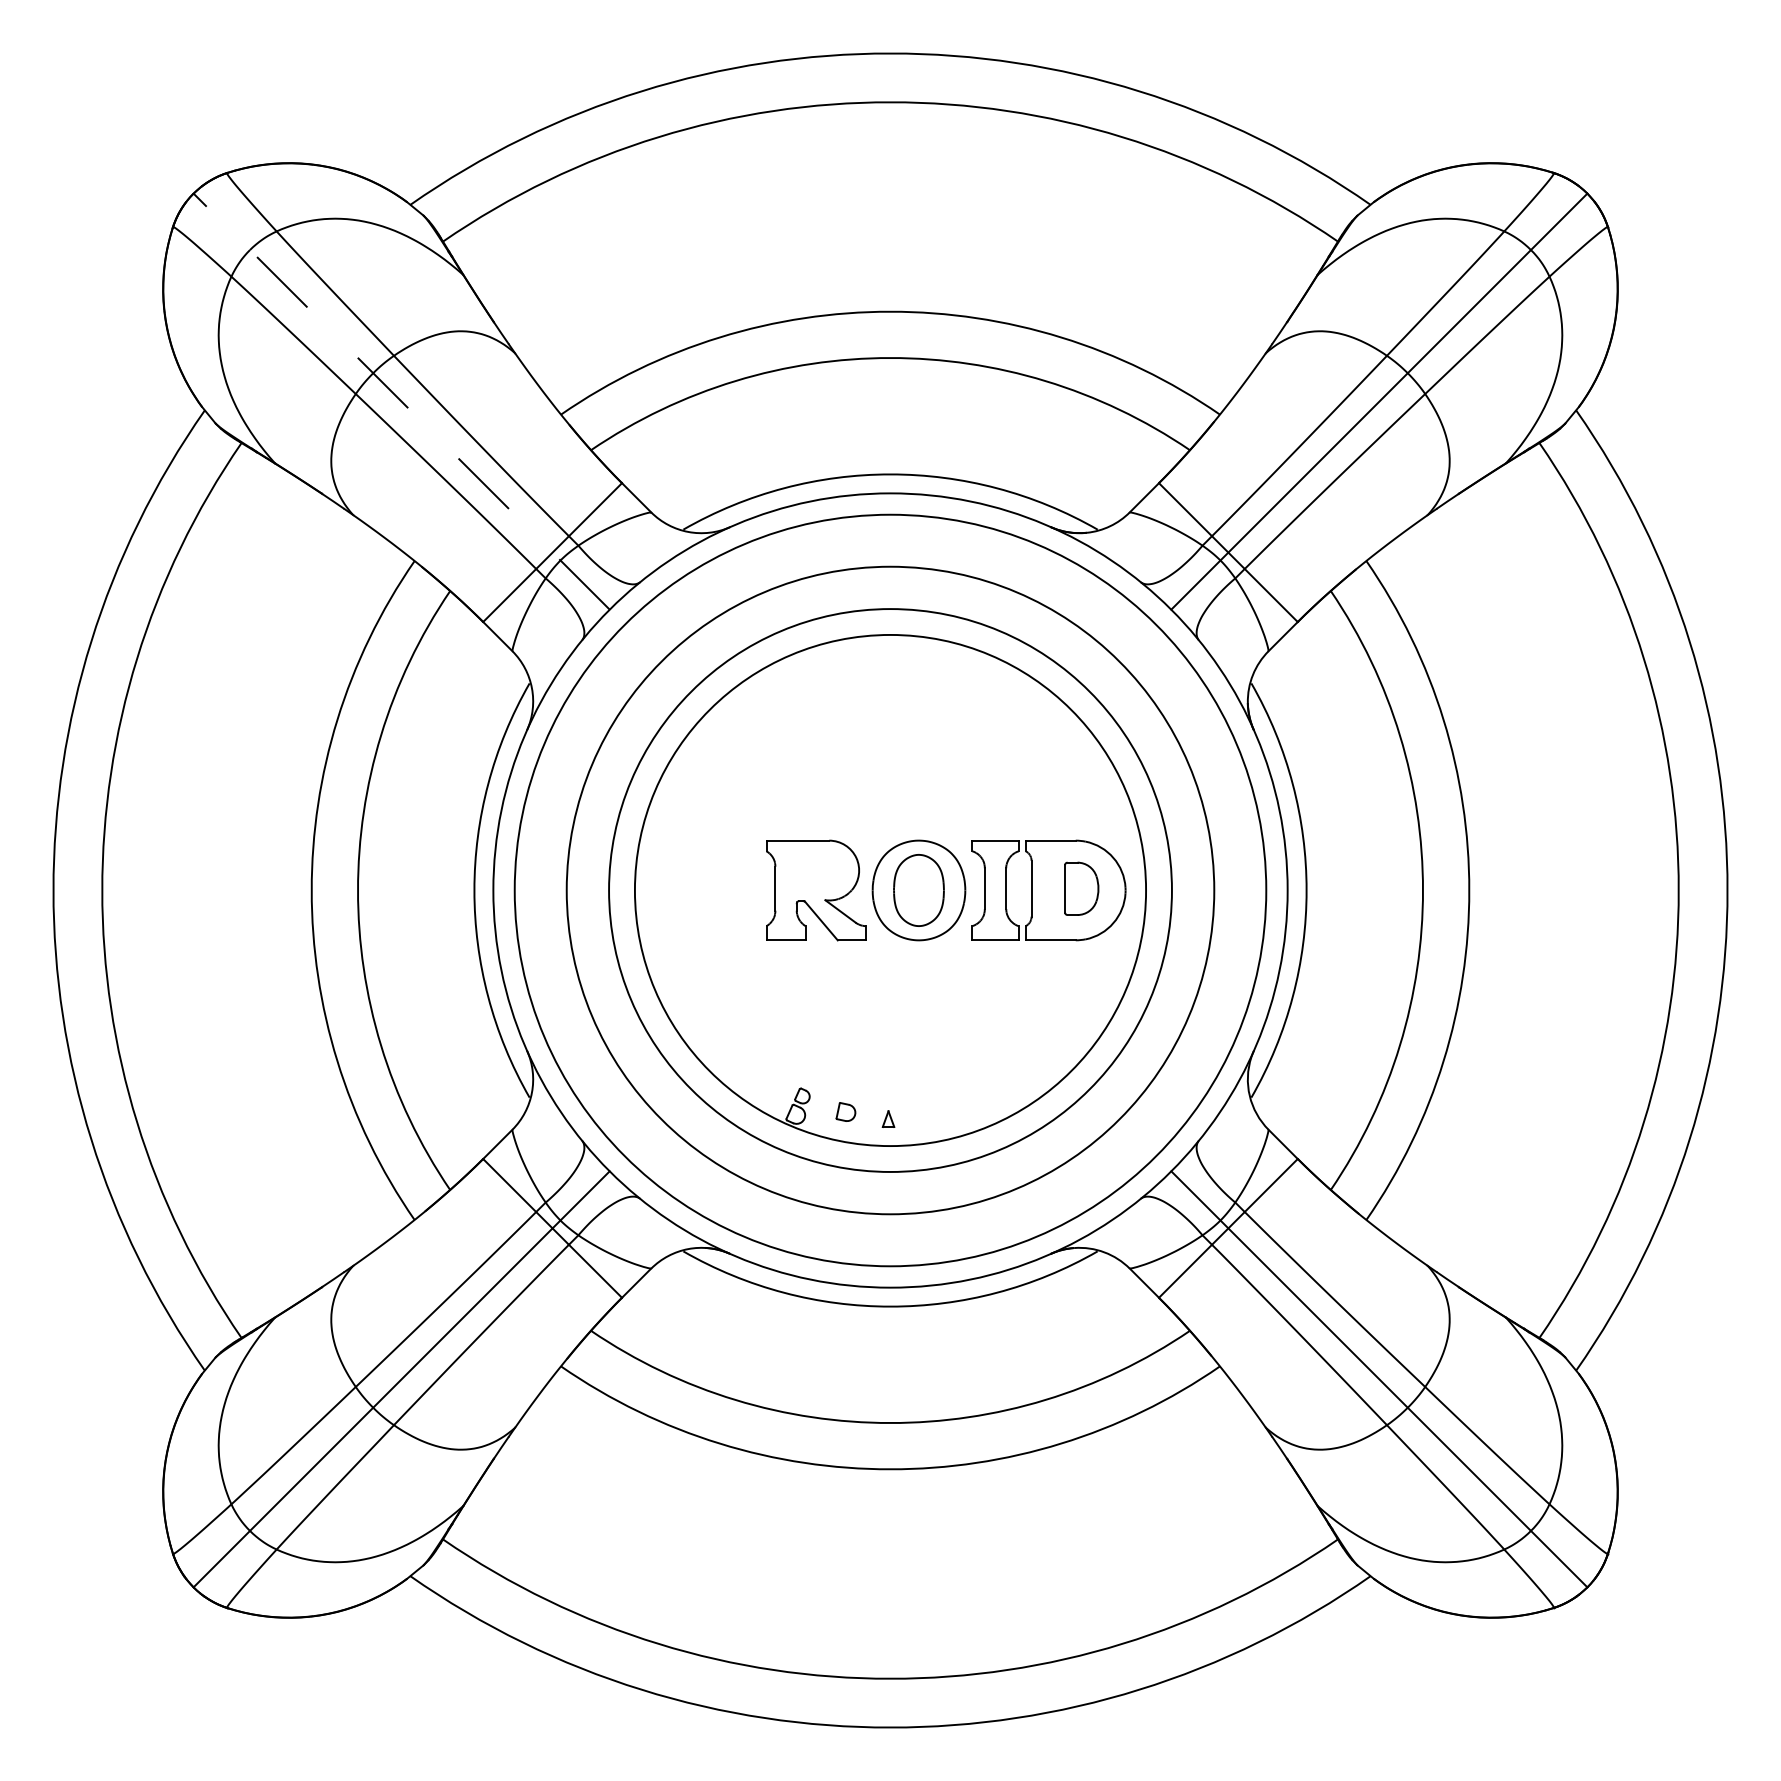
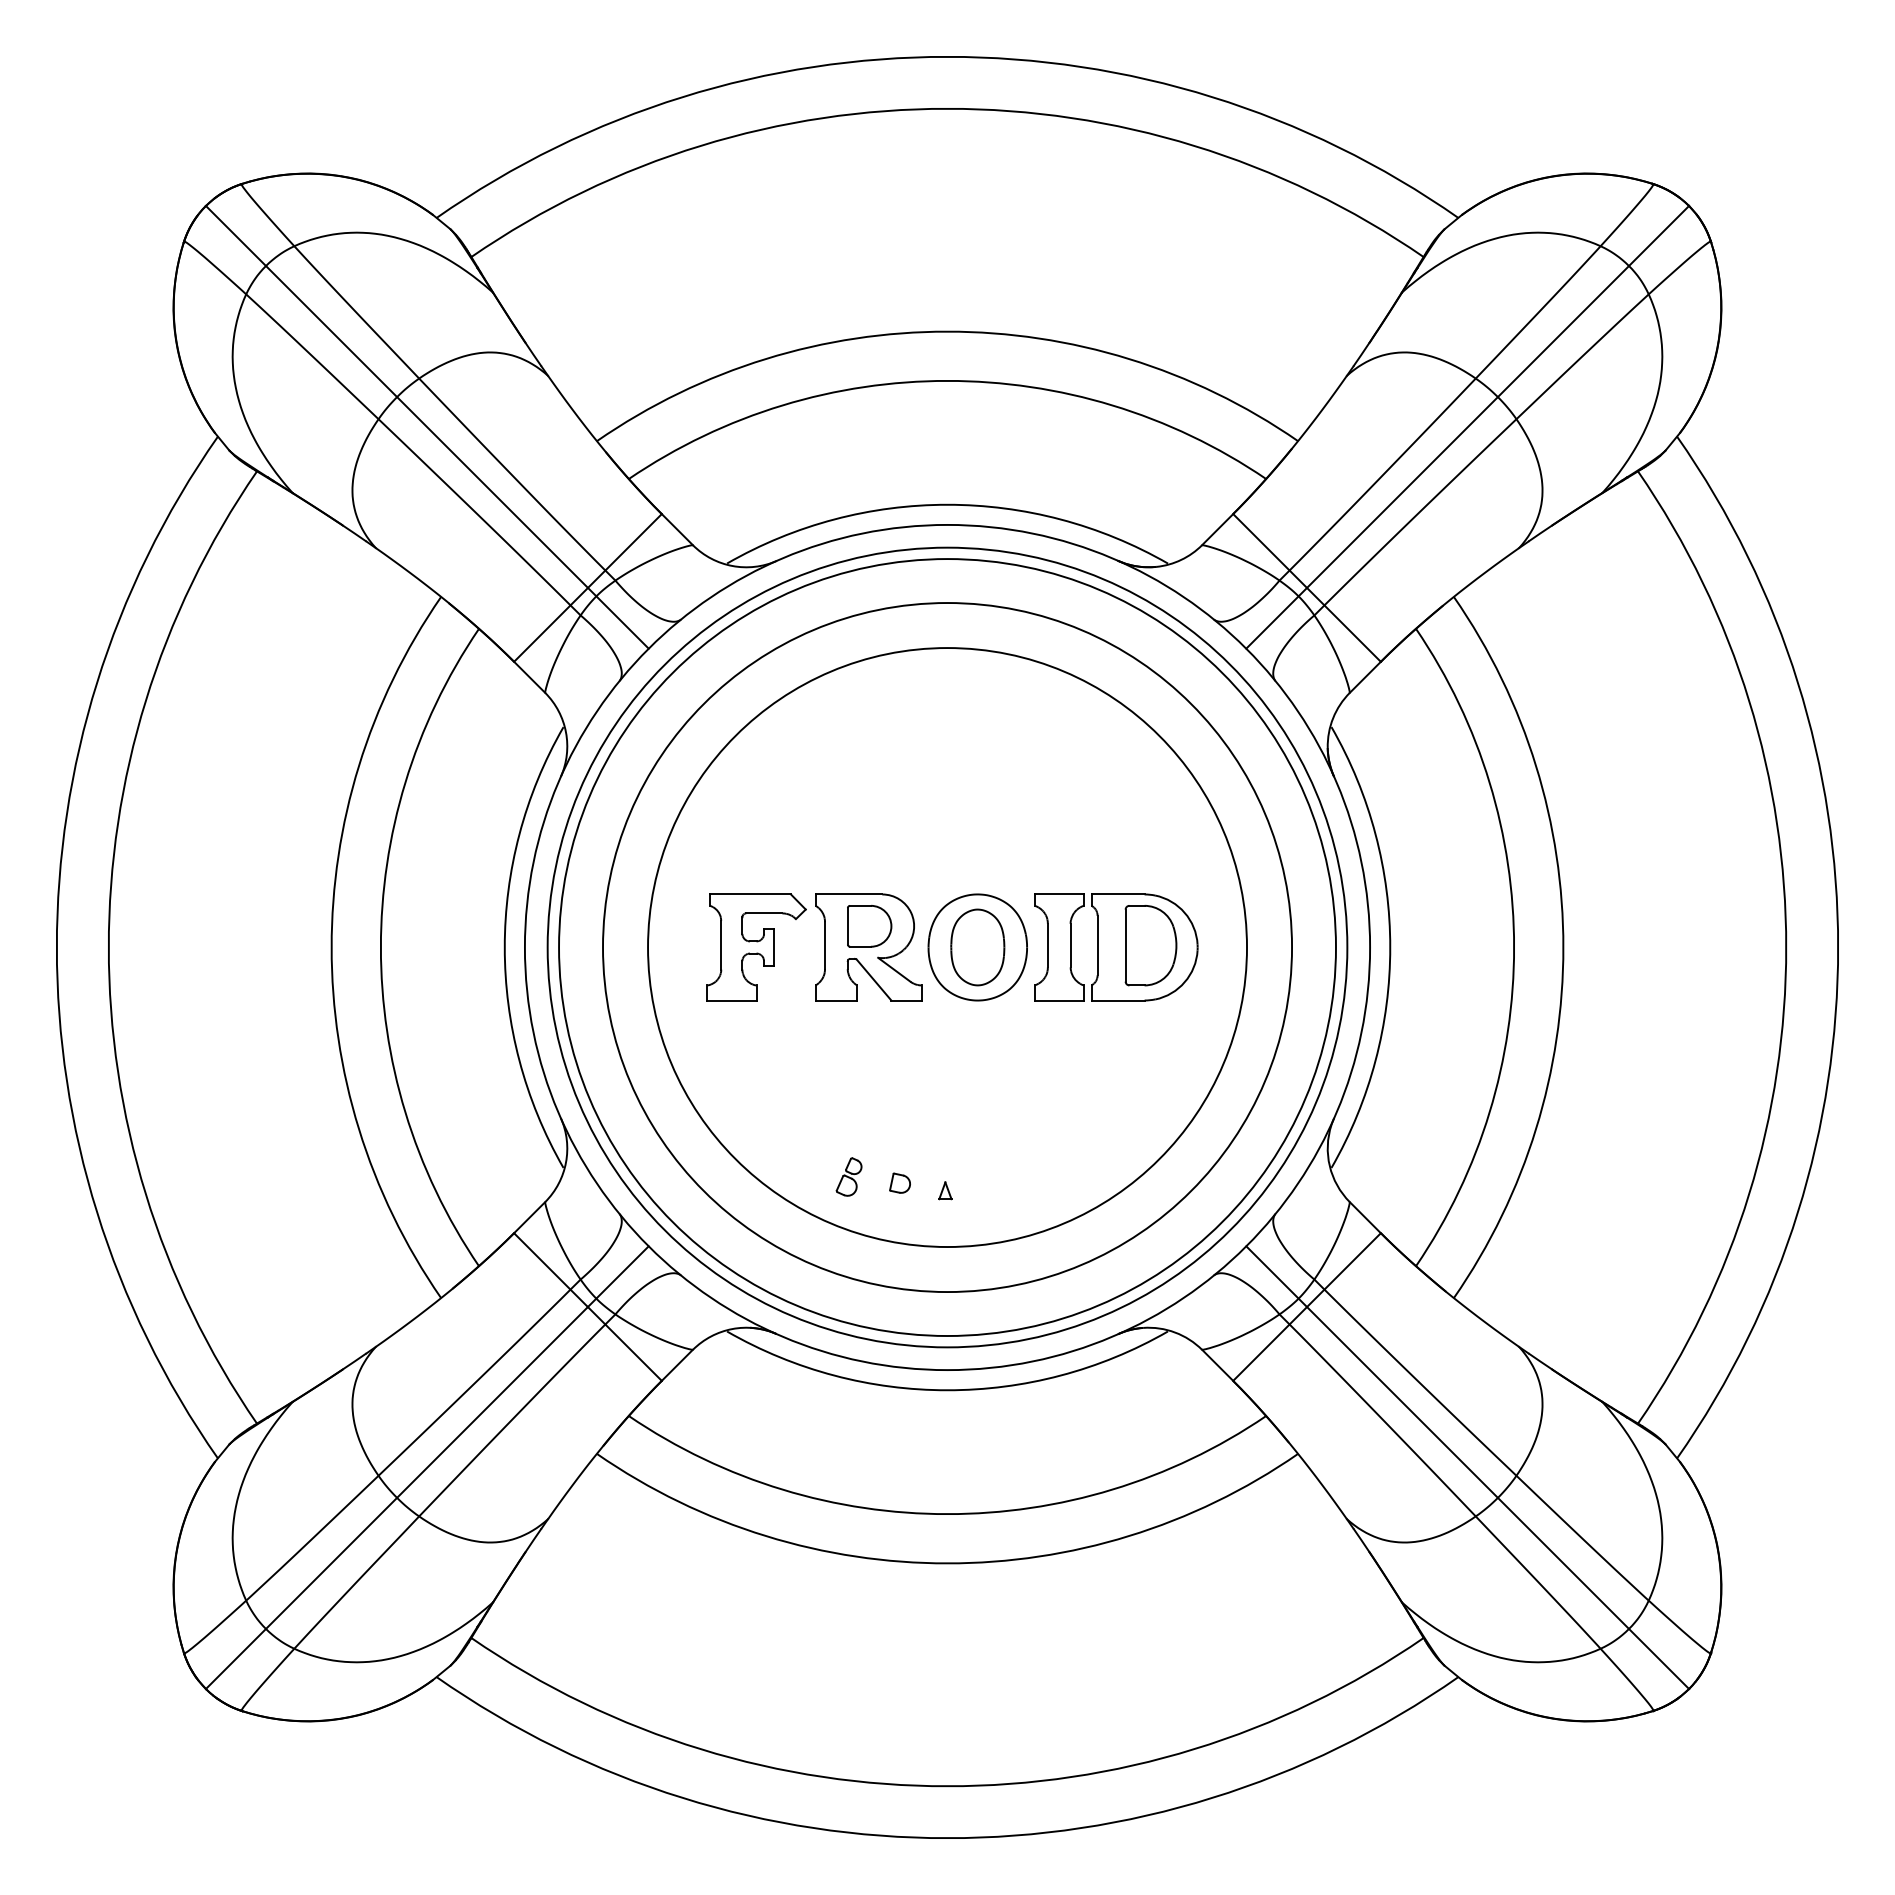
line: (400, 400) -> (426, 426), dashed -> solid
part: (817, 870) -> (869, 926), added
part: (1081, 888) -> (1150, 945), size x1.43
part: (710, 890) -> (756, 947), added
circle: (890, 890) -> (947, 947), size x1.43

